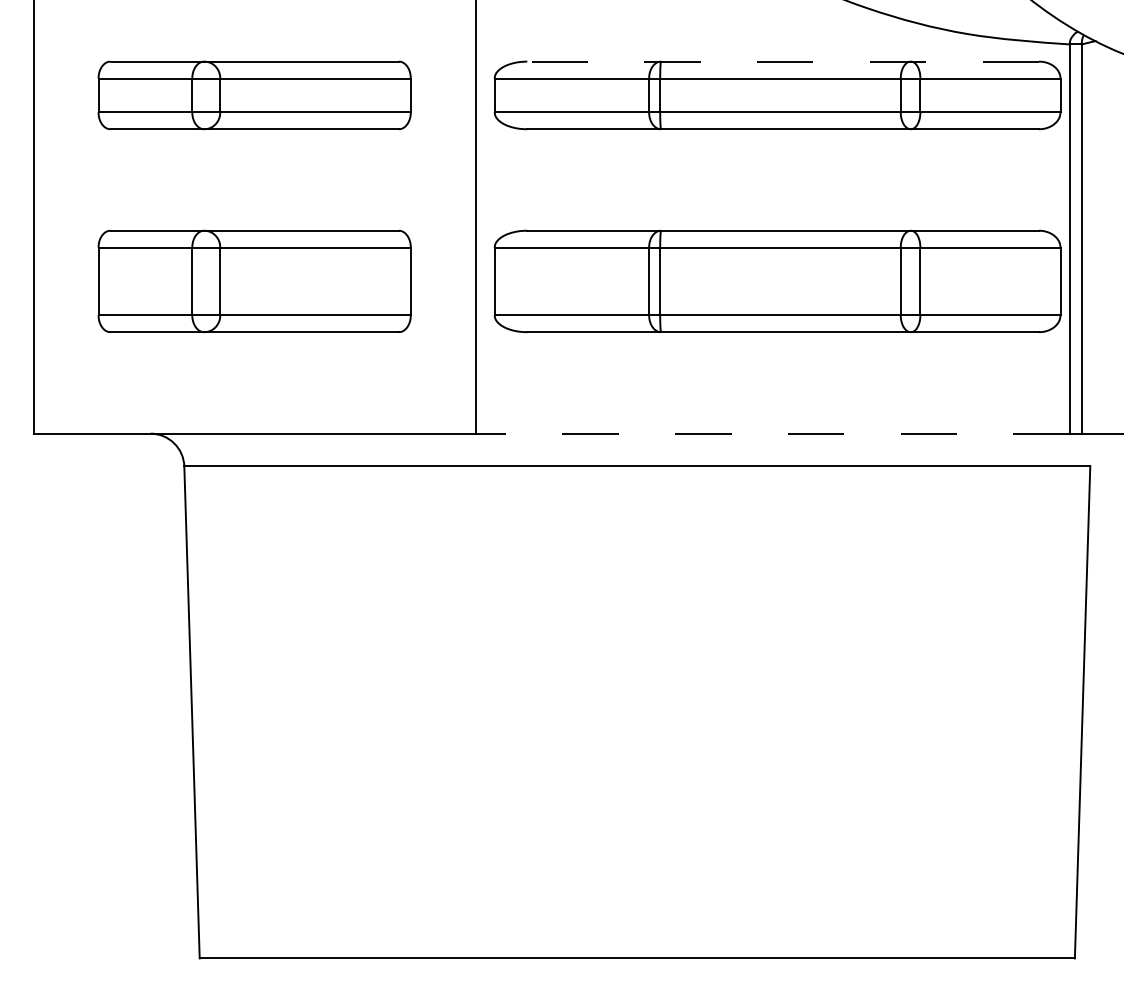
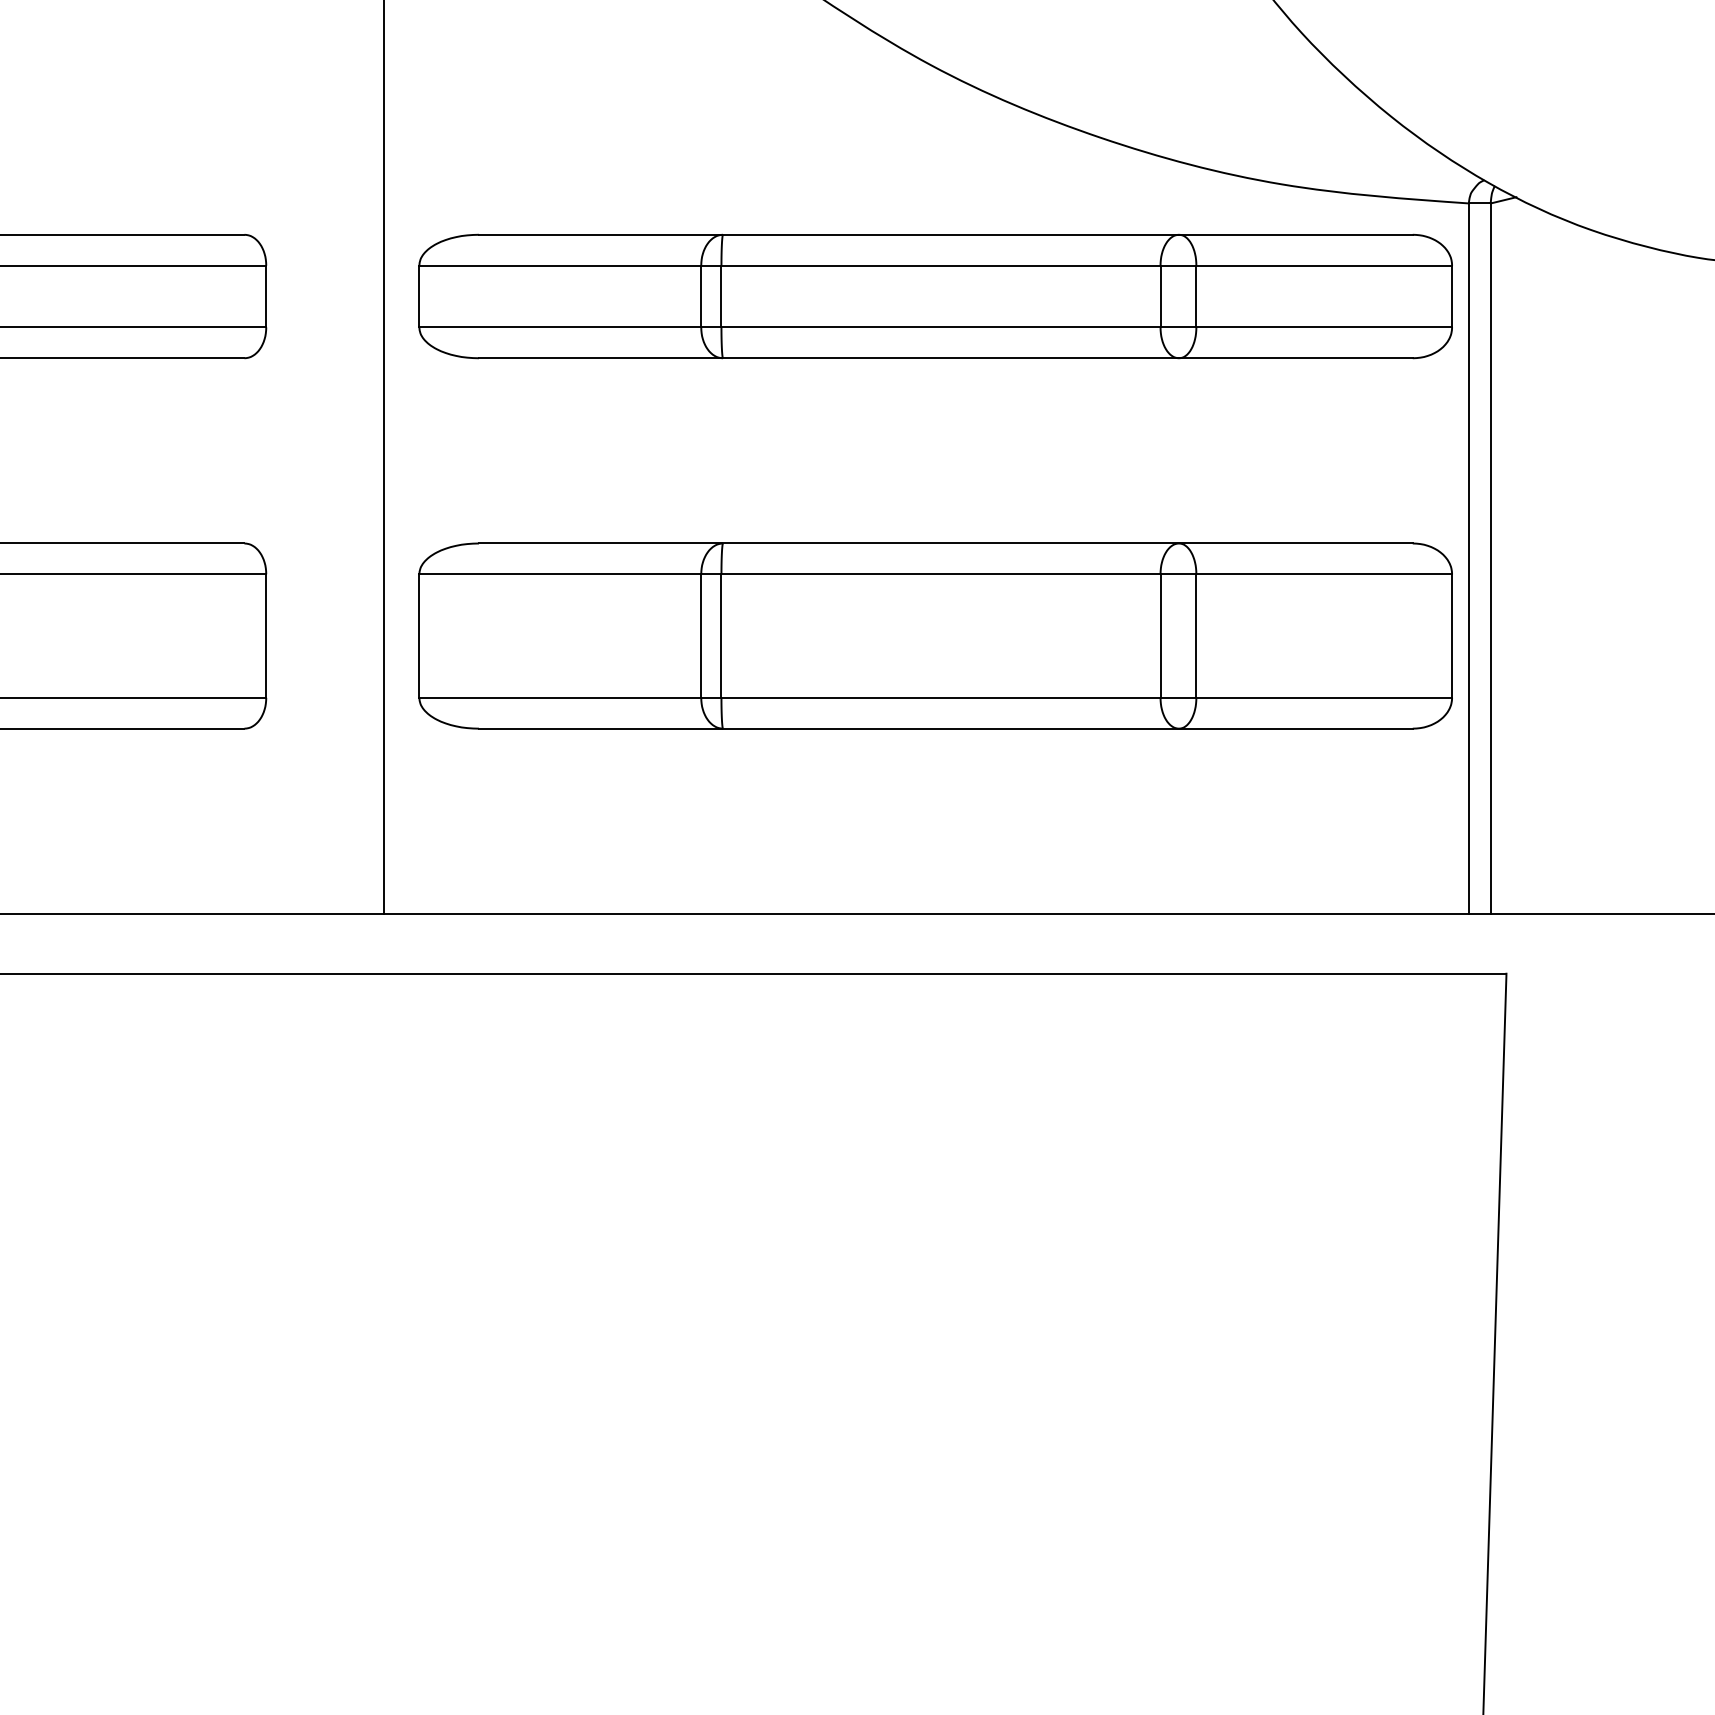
line: (783, 61) -> (946, 234), dashed -> solid
line: (772, 433) -> (926, 913), dashed -> solid

